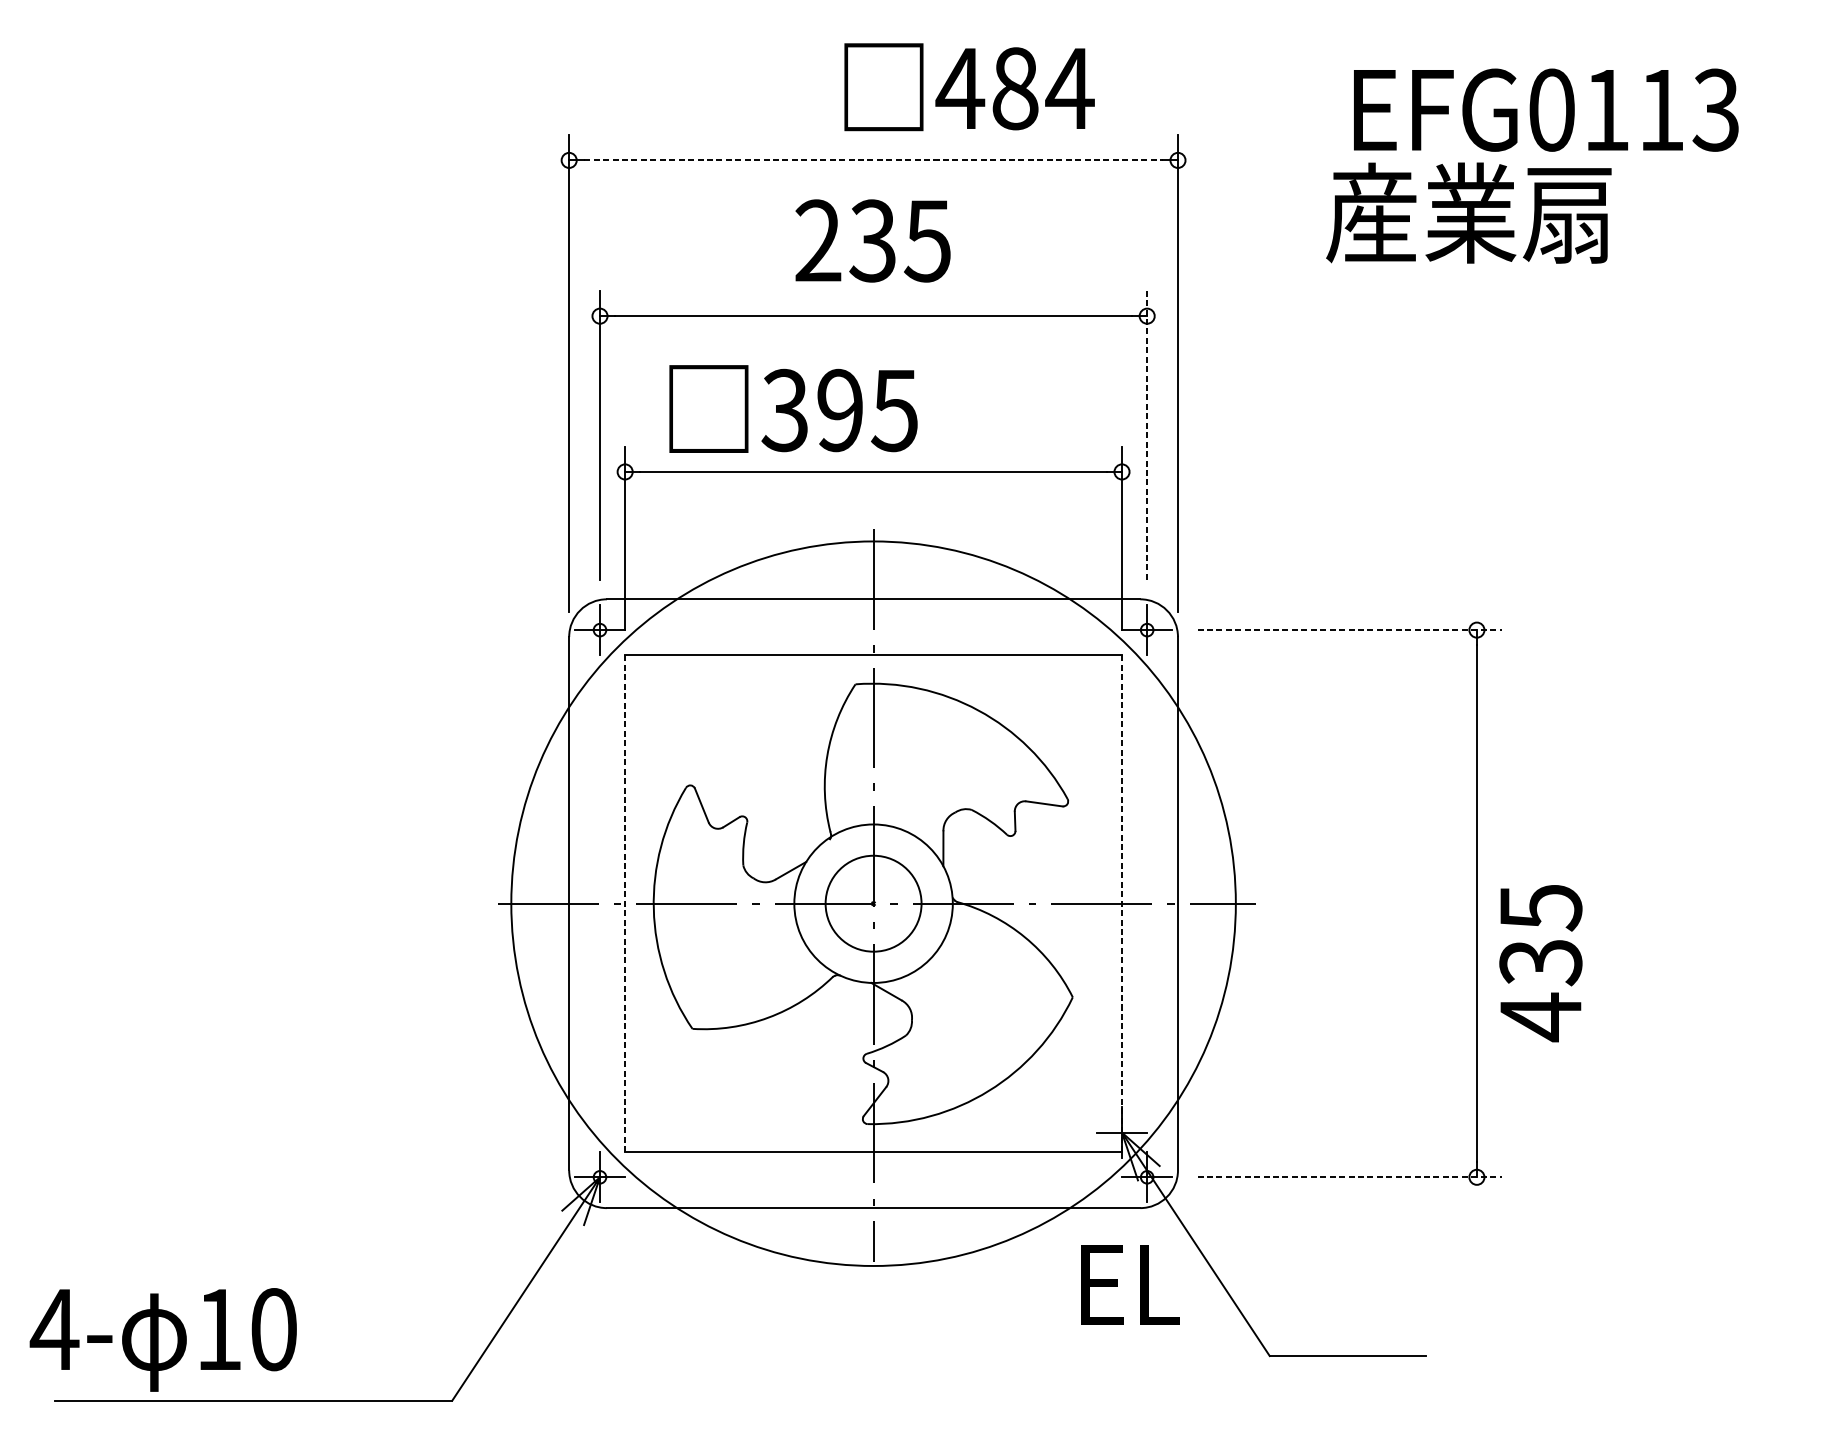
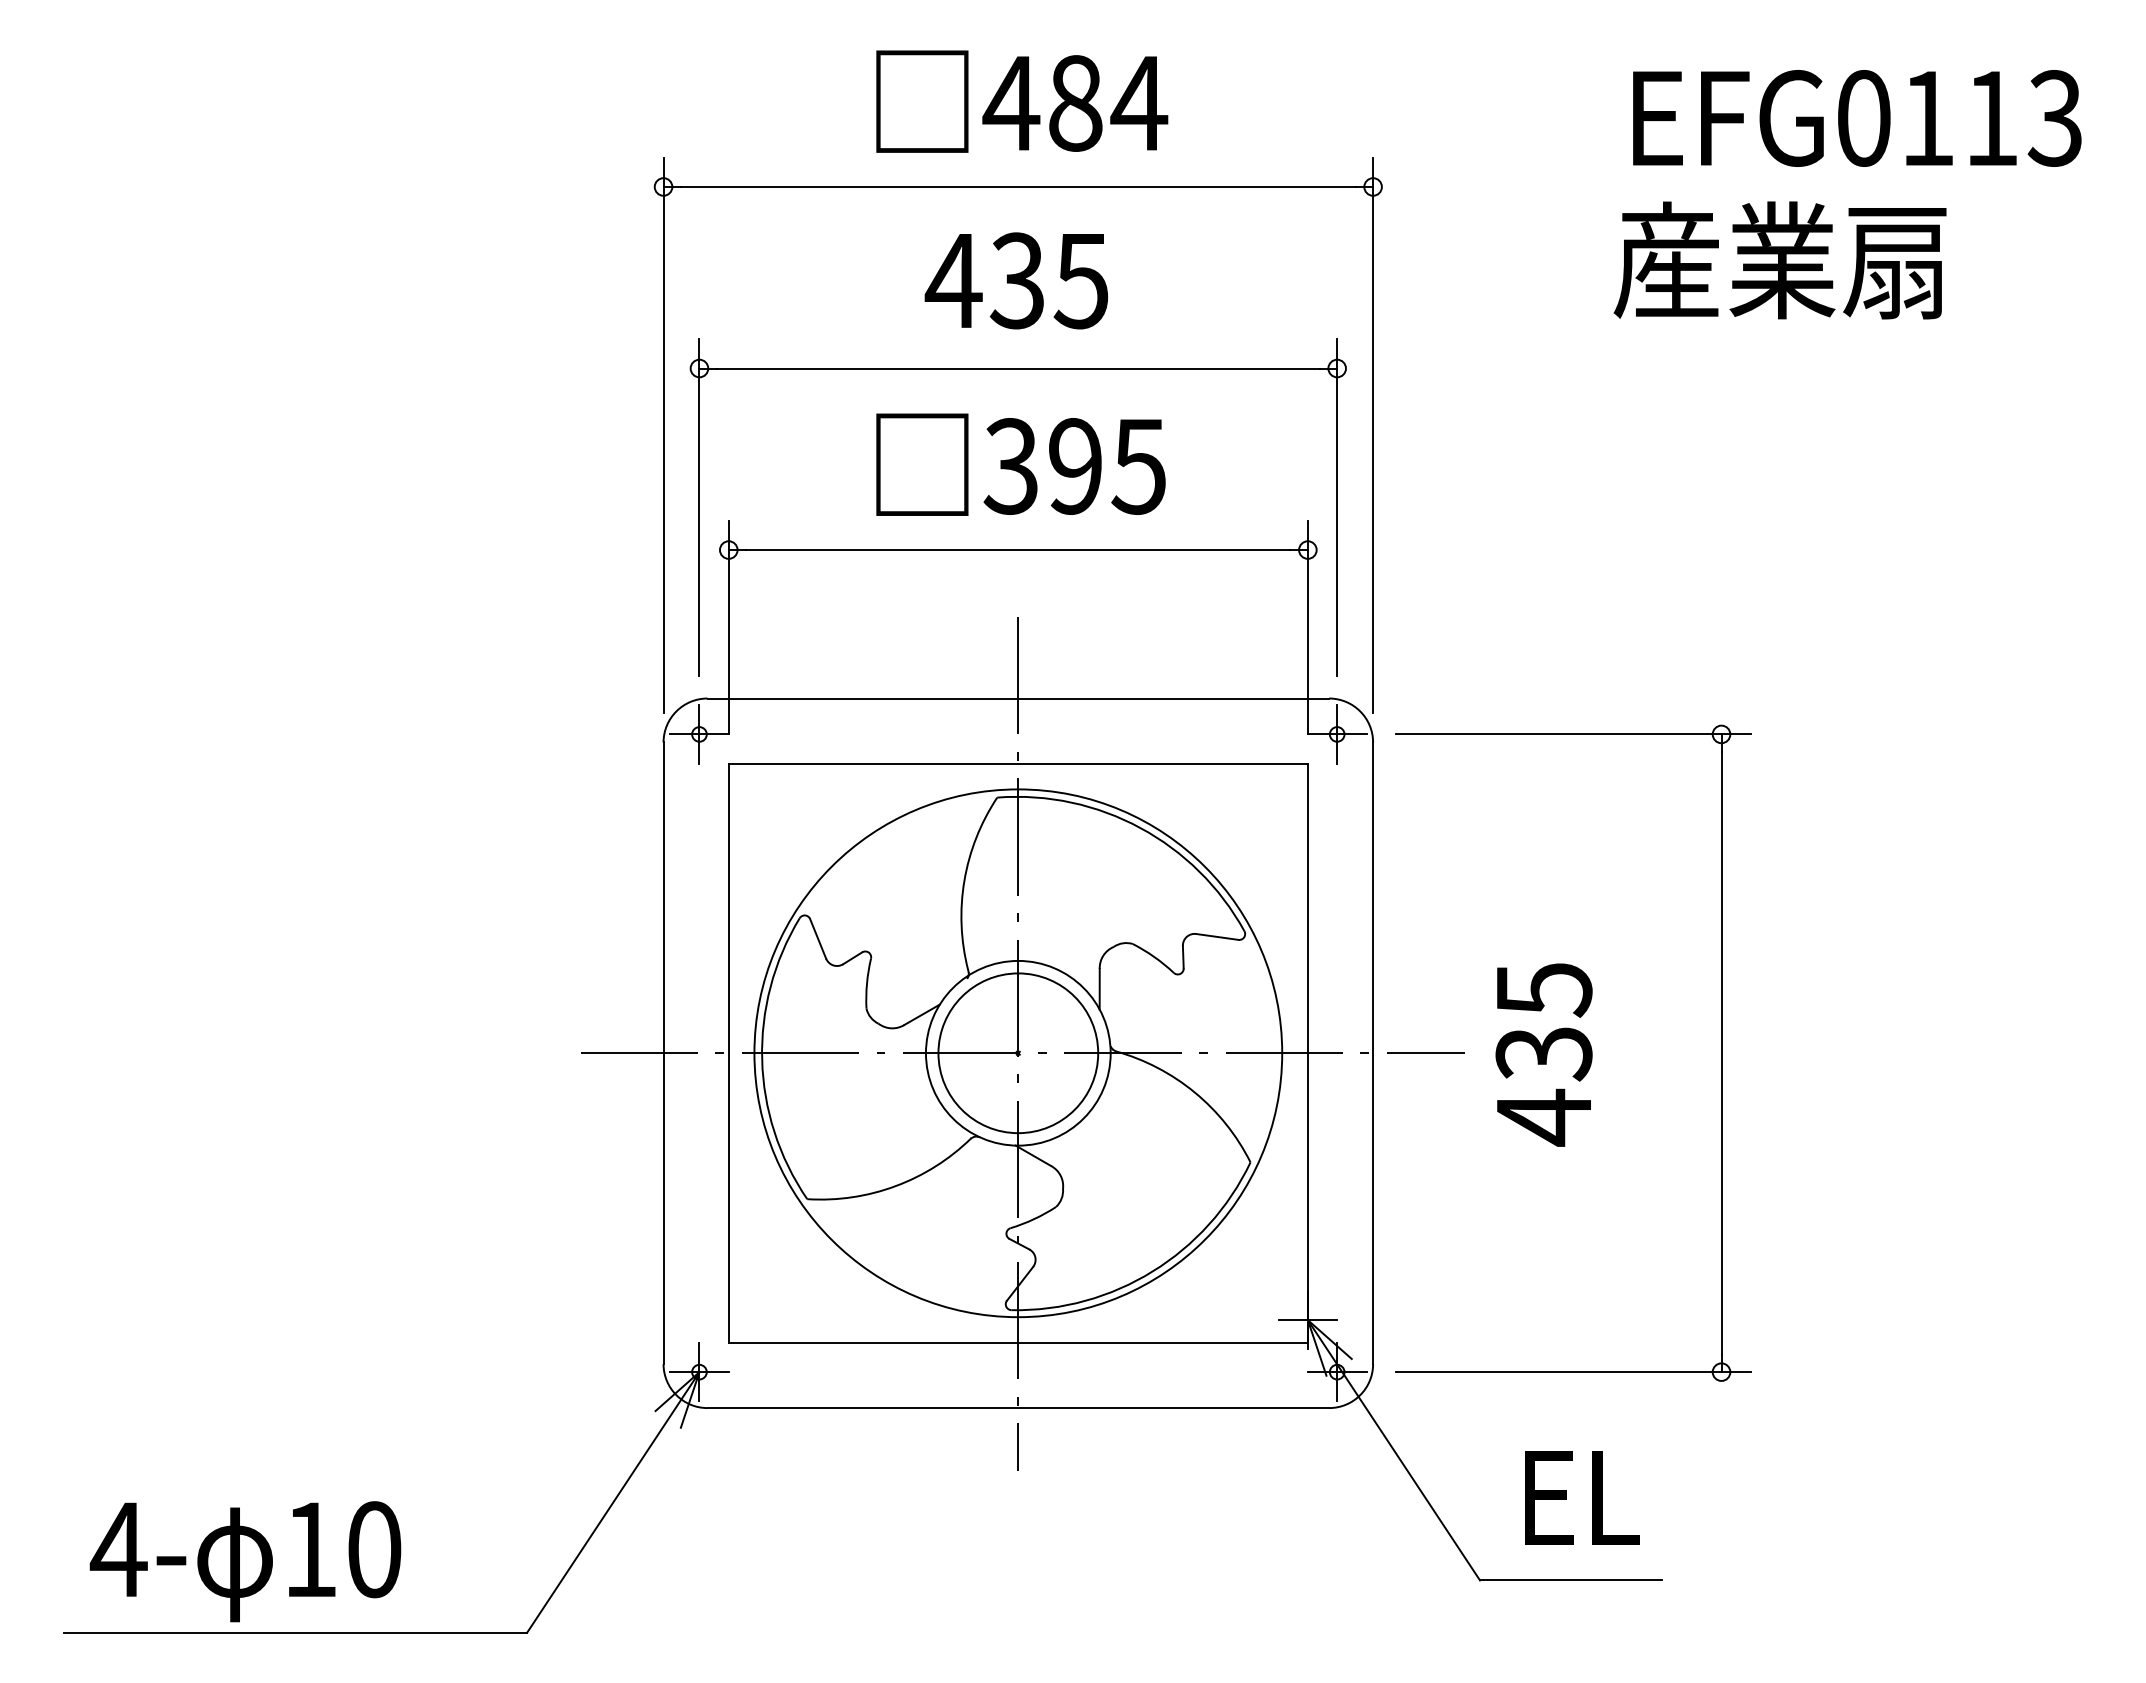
text: (969, 87) -> (1022, 101), moved
text: (1546, 110) -> (1857, 118), moved
line: (873, 160) -> (1018, 186), dashed -> solid
text: (1468, 213) -> (1779, 260), moved
text: (817, 239) -> (953, 279), 235 -> 435
text: (793, 408) -> (1020, 464), moved
line: (1147, 435) -> (1337, 507), dashed -> solid
line: (1349, 630) -> (1573, 734), dashed -> solid
line: (624, 903) -> (728, 1053), dashed -> solid
circle: (873, 903) -> (1018, 1053), size x0.62
circle: (873, 903) -> (1018, 1053), size x1.43
line: (1121, 903) -> (1307, 1053), dashed -> solid
text: (1540, 963) -> (1543, 1054), moved
line: (1349, 1177) -> (1573, 1372), dashed -> solid
text: (1131, 1284) -> (1582, 1497), moved
text: (163, 1339) -> (245, 1561), moved

